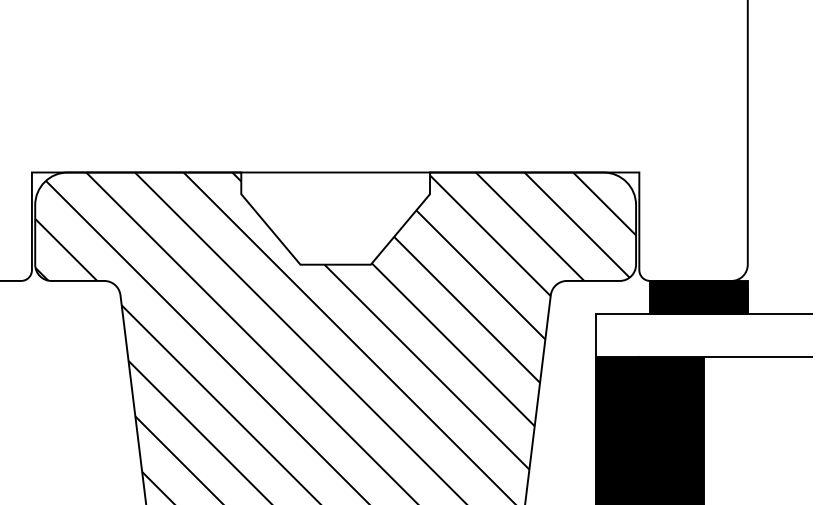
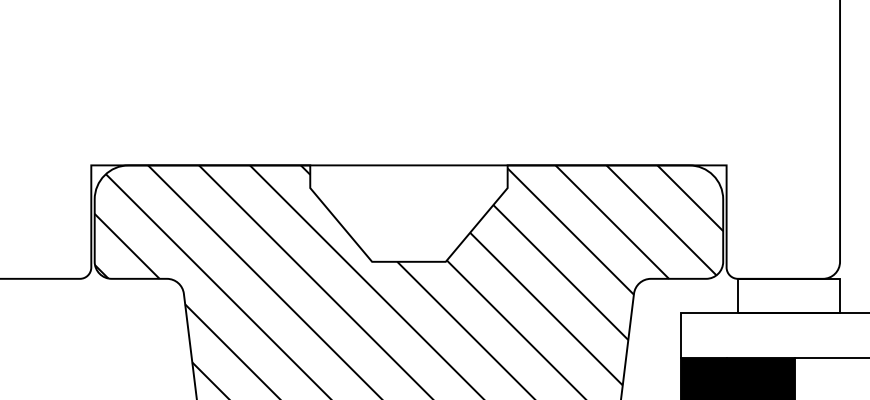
fill: (698, 296) -> (788, 295), removed

